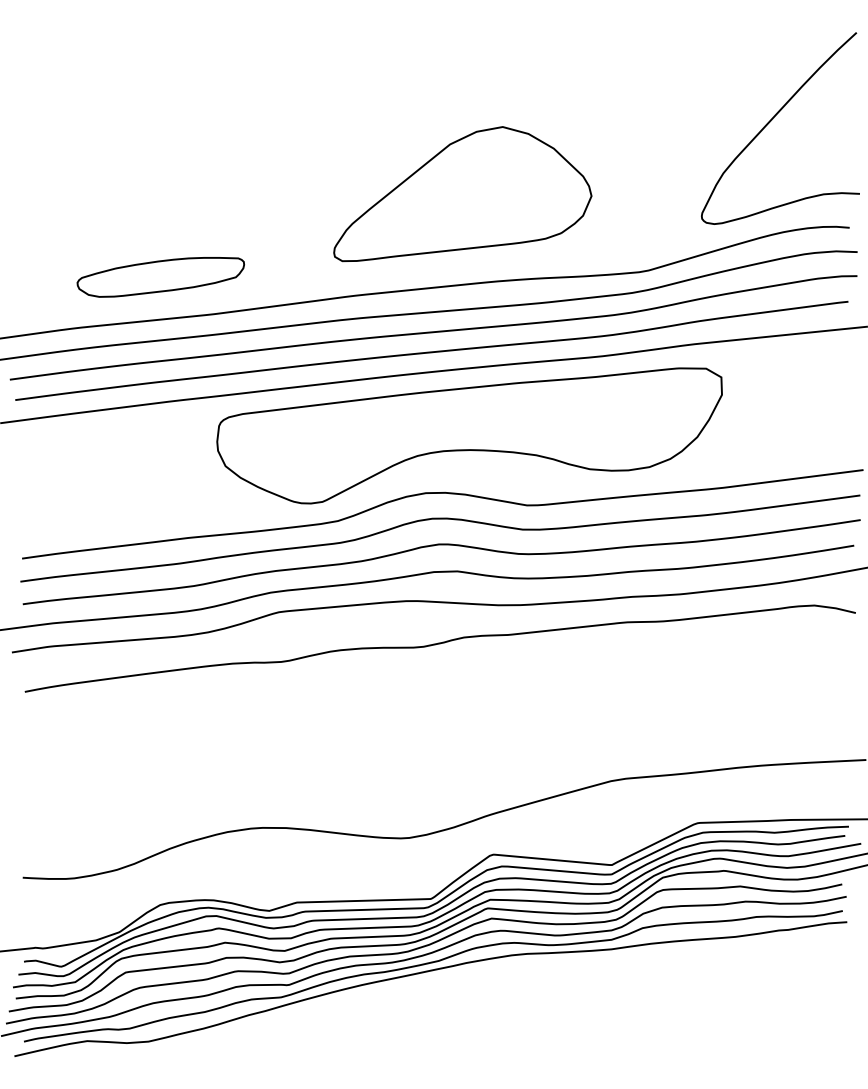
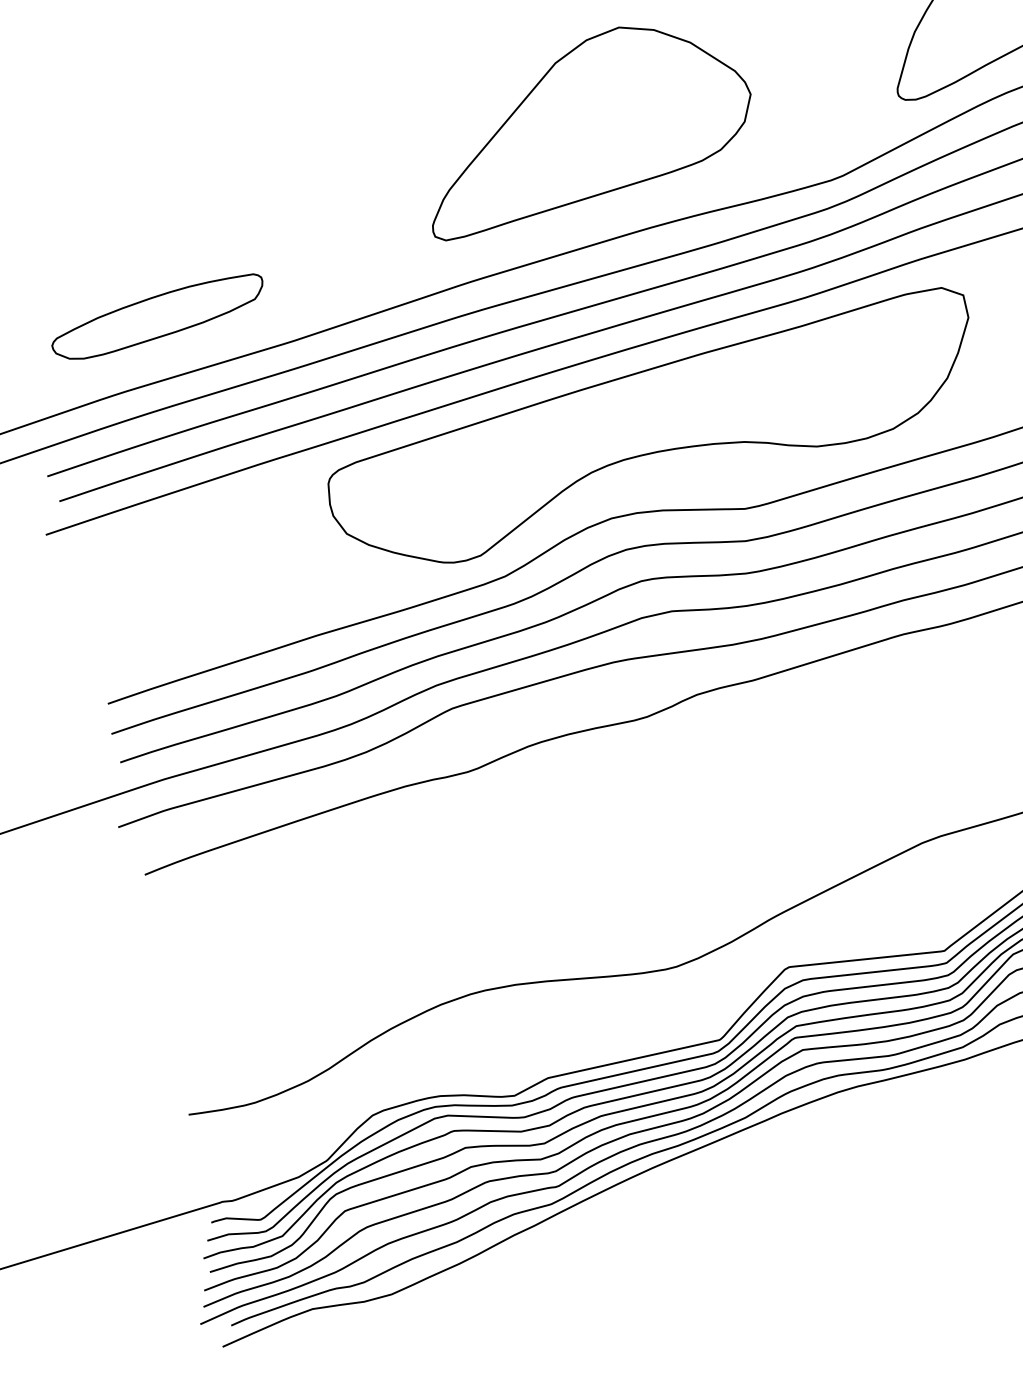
part: (160, 277) -> (157, 318), moved

